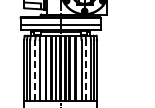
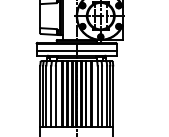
line: (35, 70) -> (51, 96), dashed -> solid
line: (86, 70) -> (102, 96), dashed -> solid

